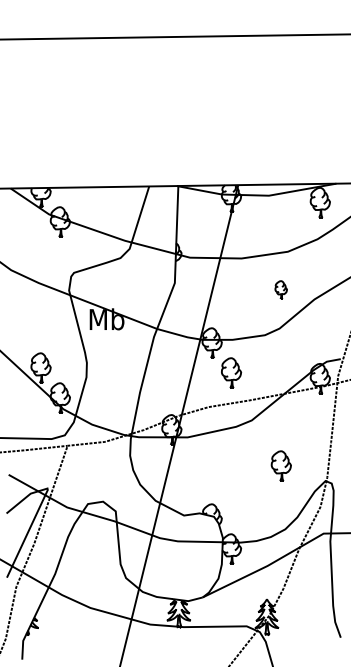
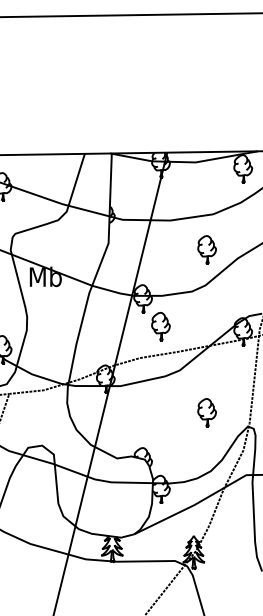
part: (280, 289) -> (206, 249), size x1.67

